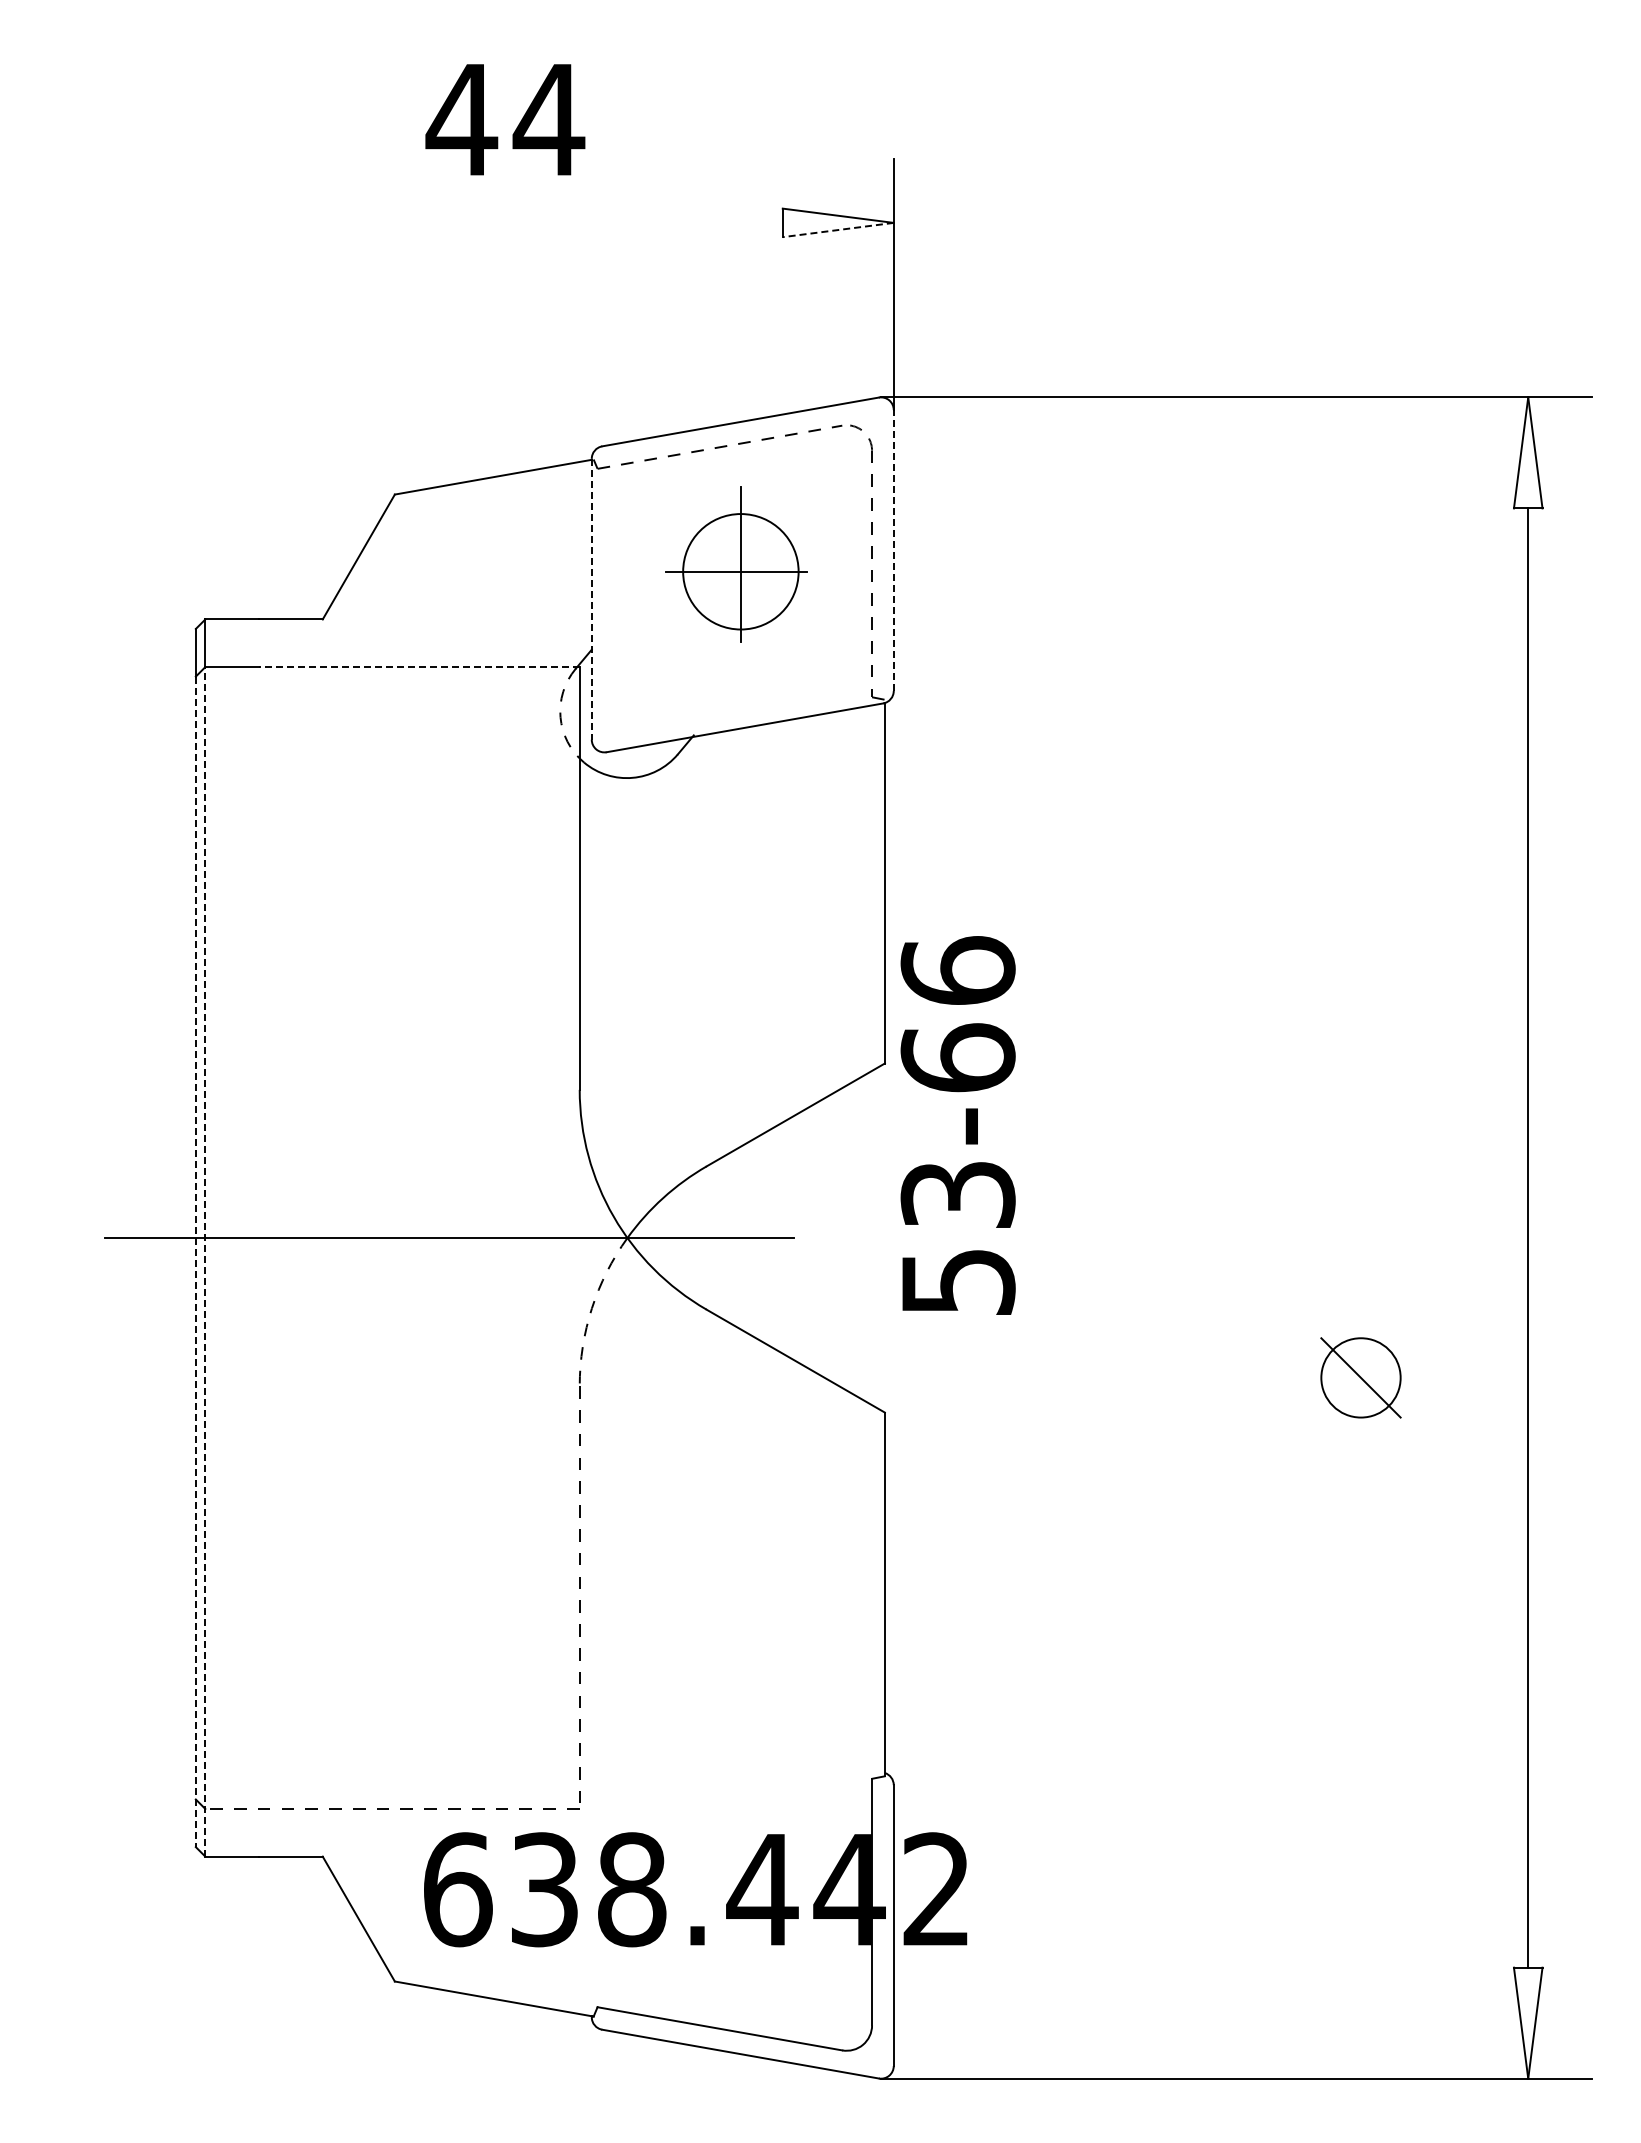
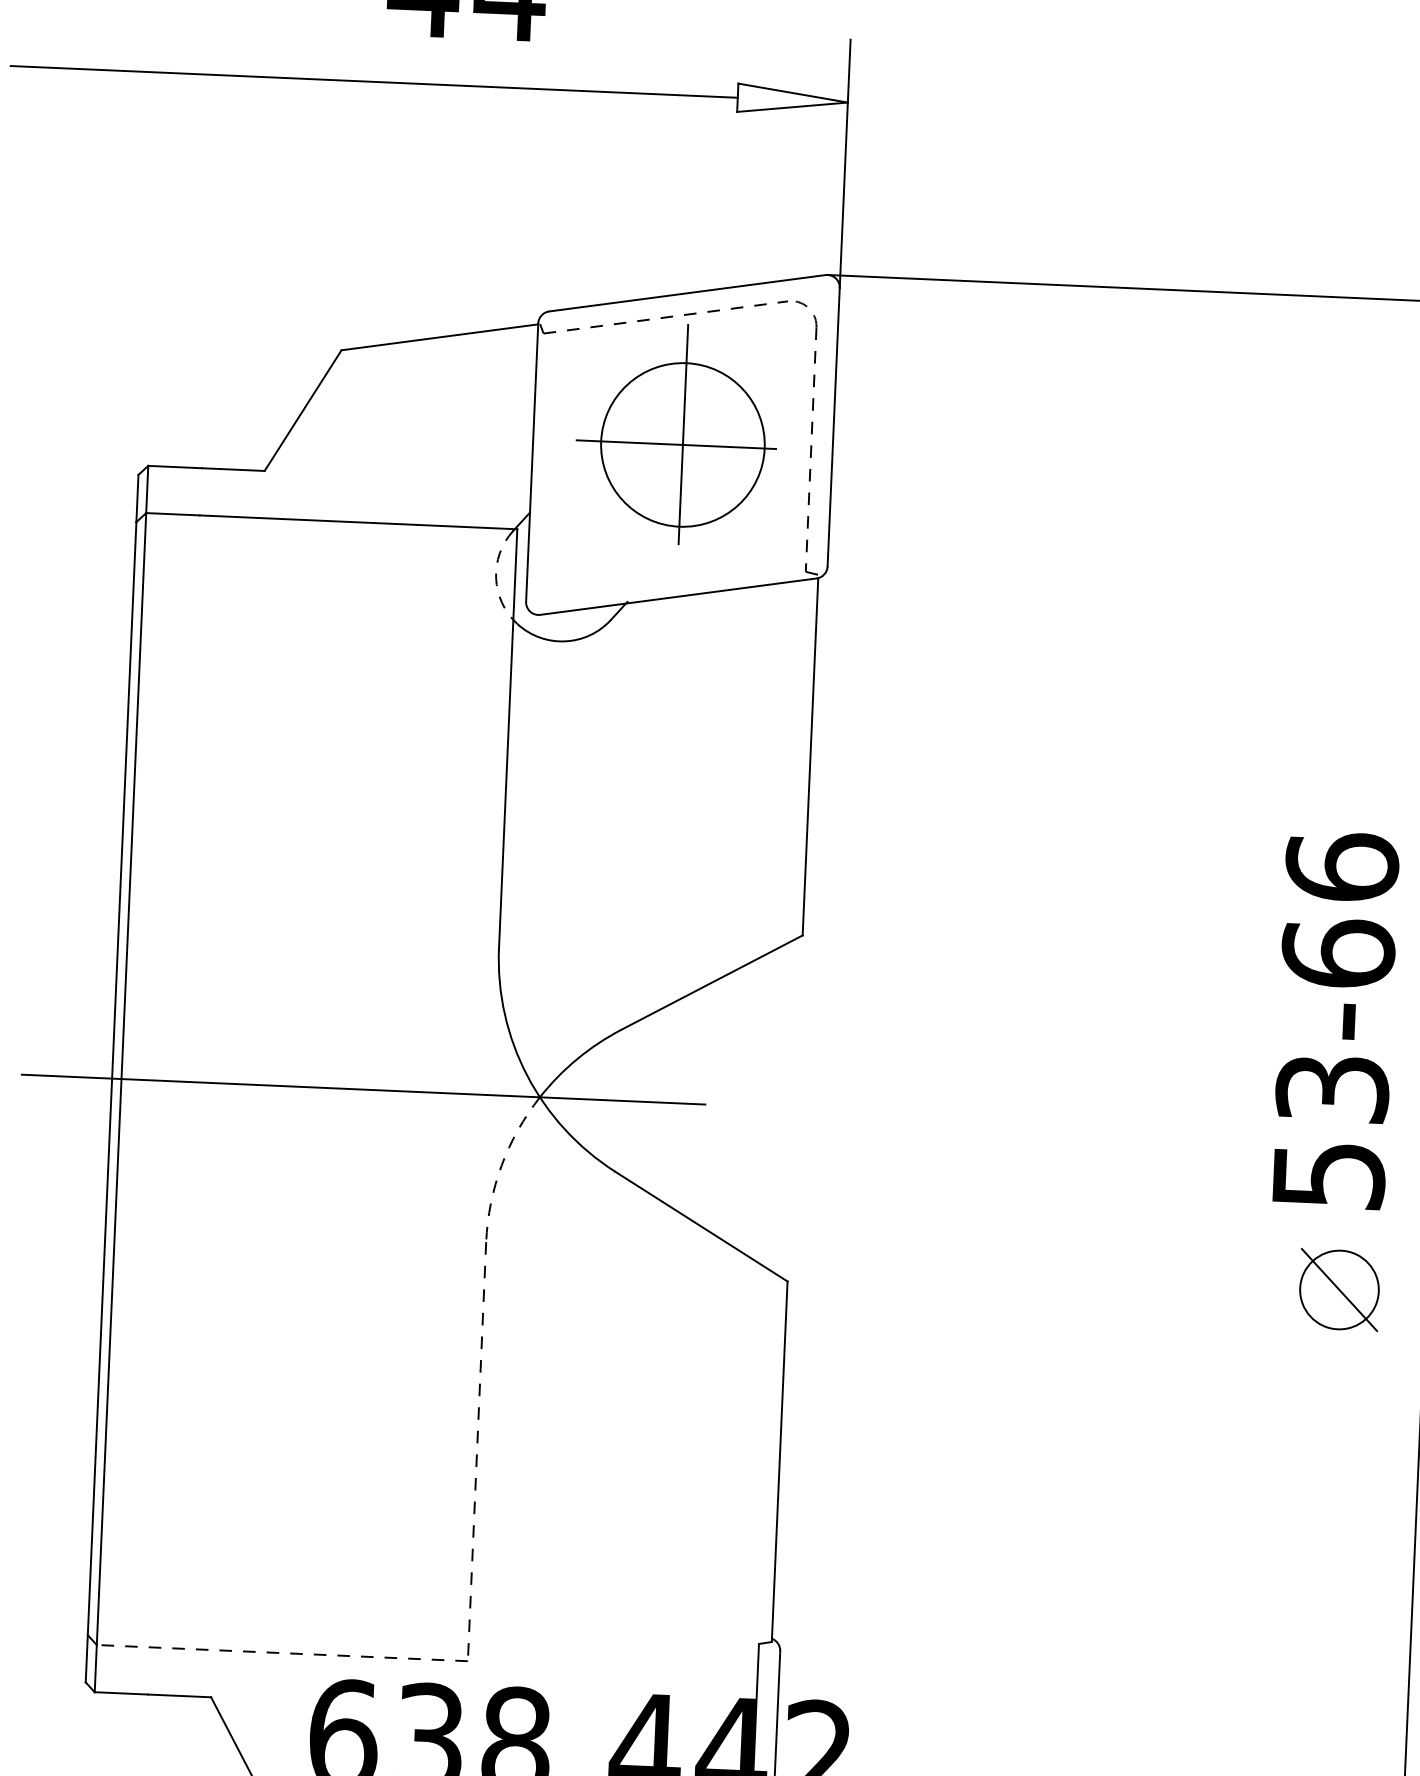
line: (415, 222) -> (373, 81), added
line: (838, 230) -> (792, 107), dashed -> solid
line: (893, 550) -> (833, 427), dashed -> solid
part: (736, 564) -> (677, 434), size x1.43
line: (591, 599) -> (531, 462), dashed -> solid
line: (419, 667) -> (358, 522), dashed -> solid
text: (957, 1125) -> (1334, 1020), moved
line: (205, 1261) -> (120, 1102), dashed -> solid
line: (195, 1262) -> (110, 1102), dashed -> solid
part: (1360, 1377) -> (1339, 1289), moved

